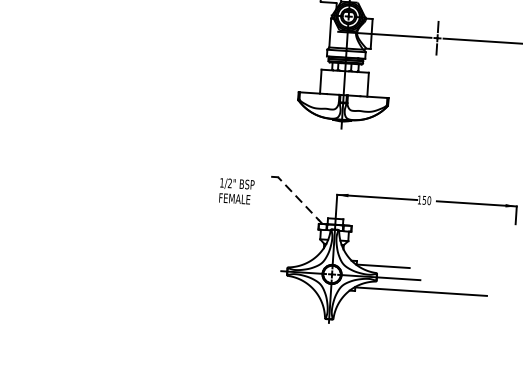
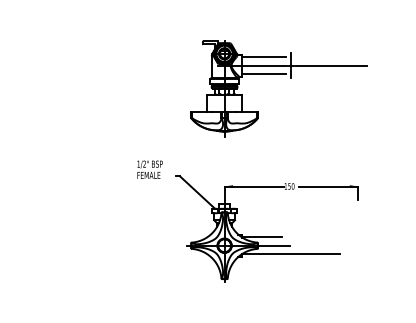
line: (402, 24) -> (264, 57), added
line: (400, 47) -> (264, 74), added
text: (236, 190) -> (149, 169), moved
line: (300, 200) -> (197, 192), dashed -> solid

